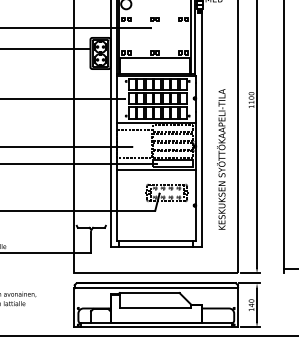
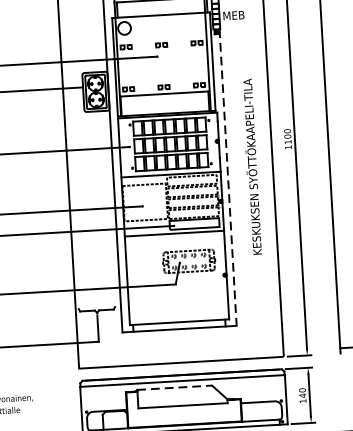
line: (201, 127) -> (227, 177), solid -> dashed
text: (221, 159) -> (251, 166), moved
line: (149, 293) -> (174, 388), solid -> dashed

